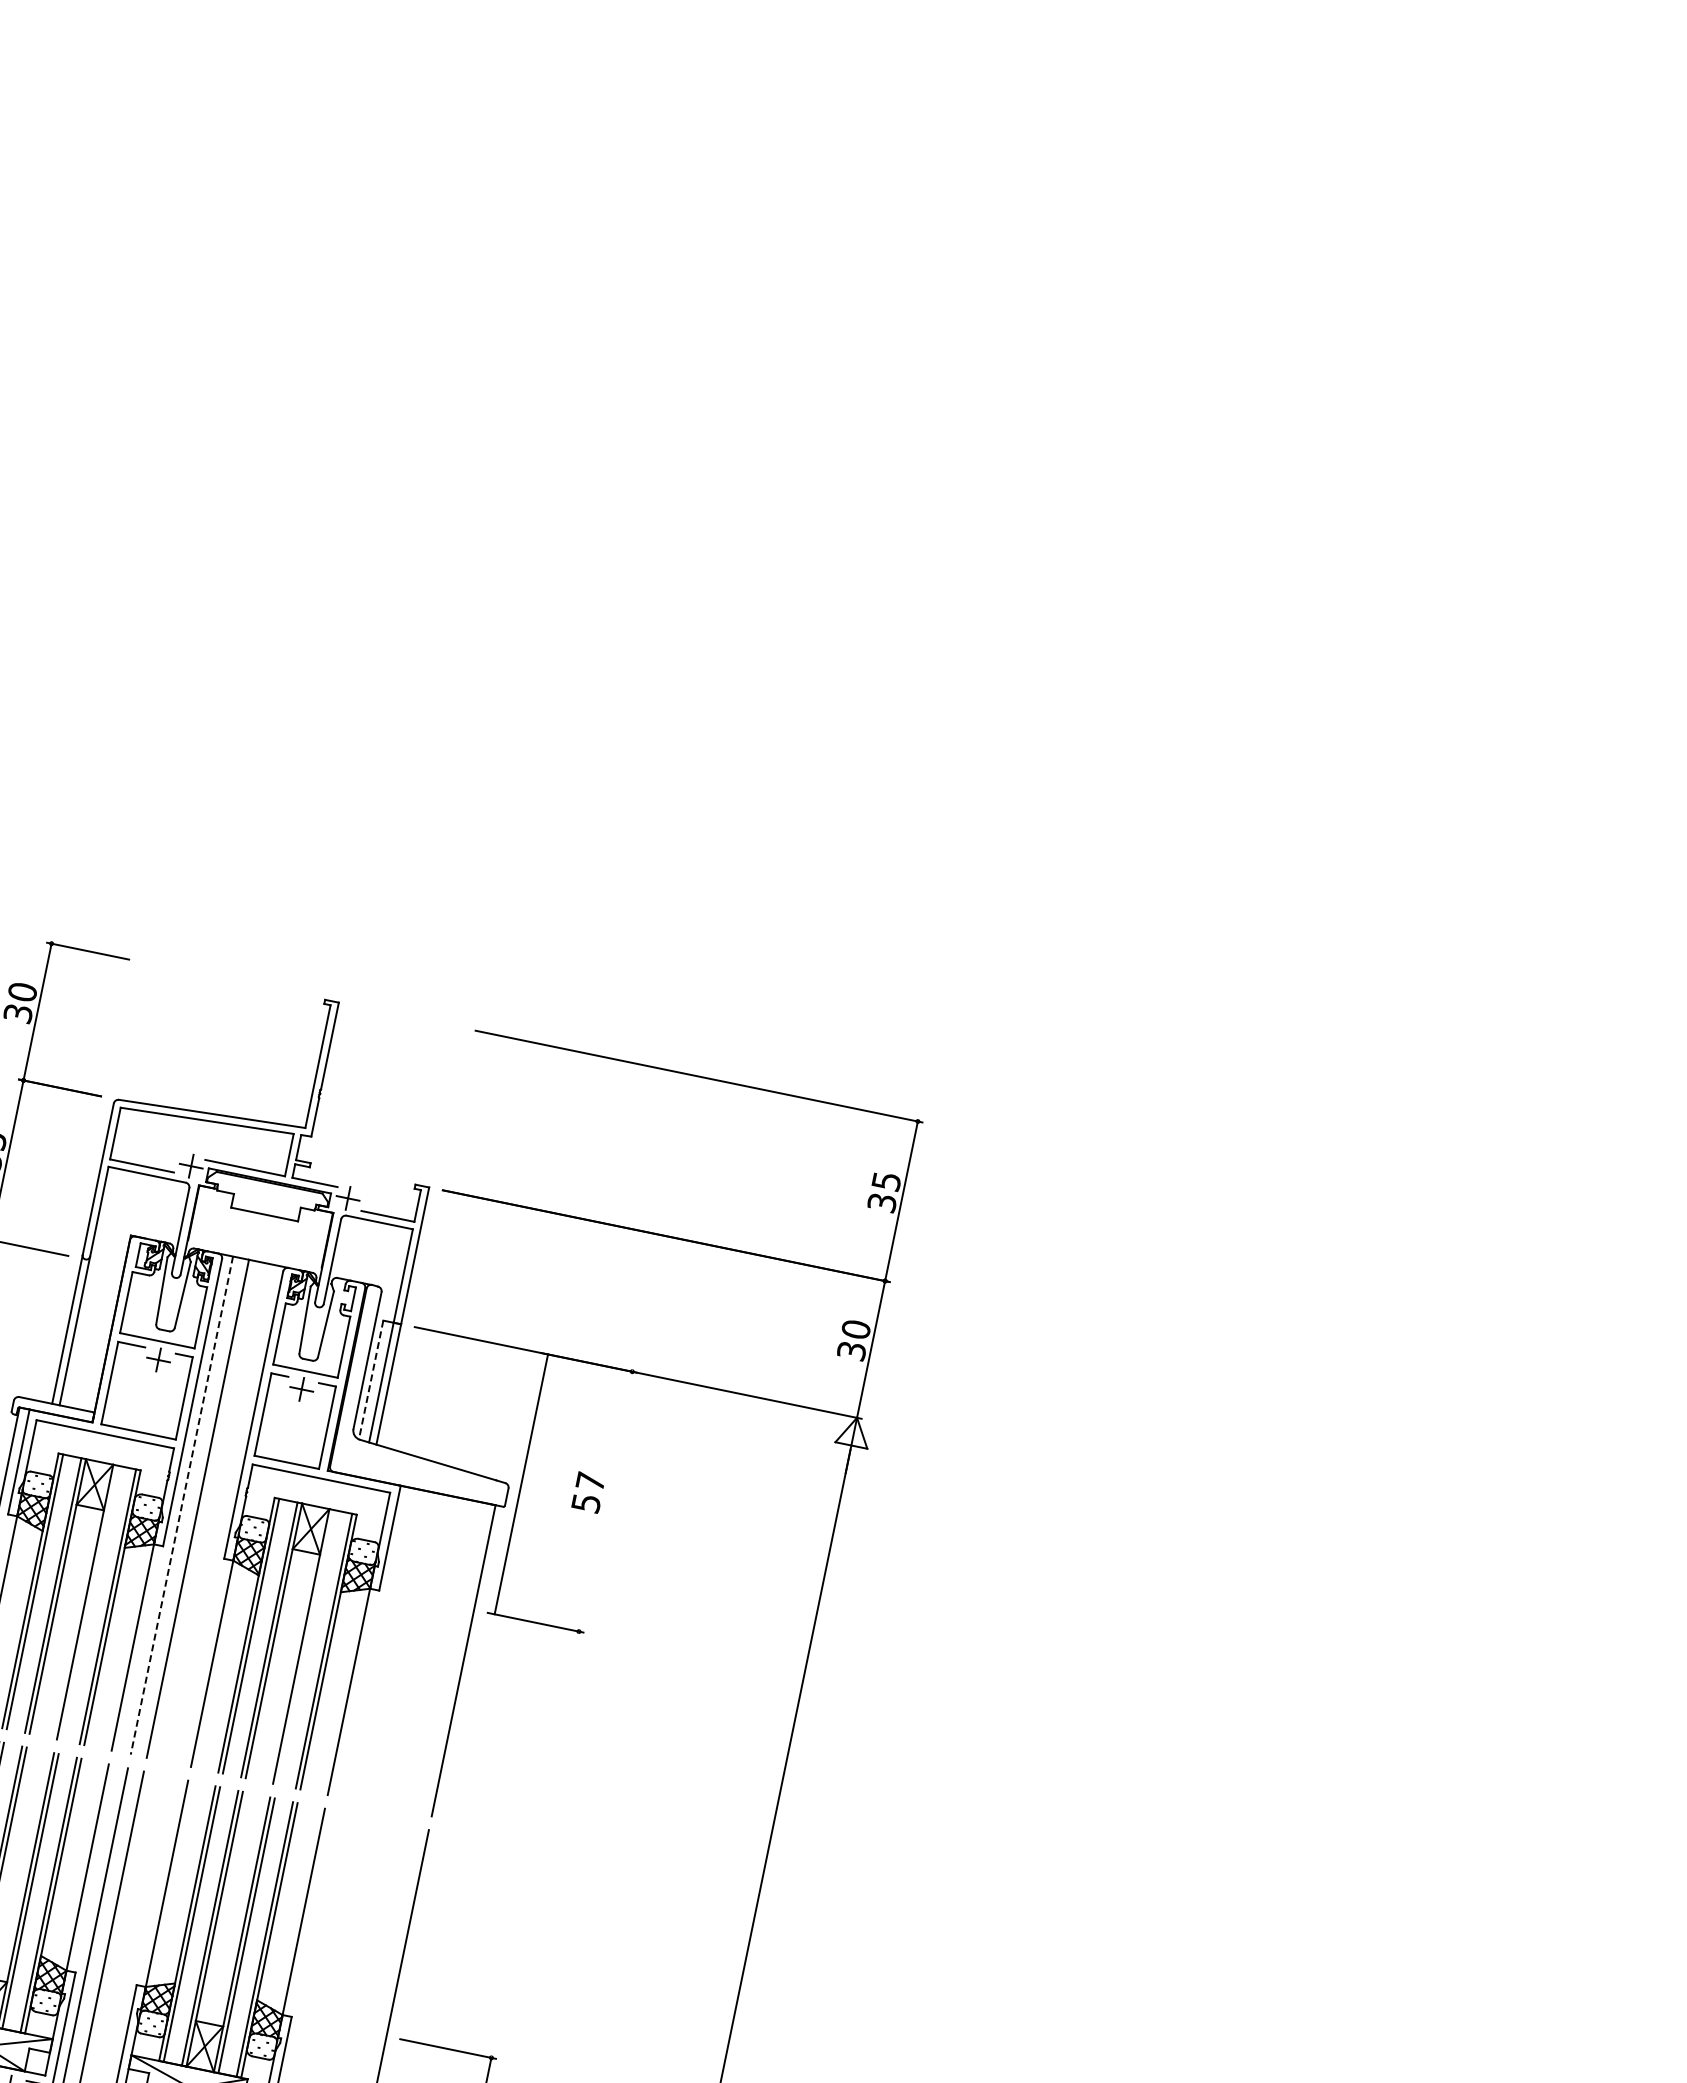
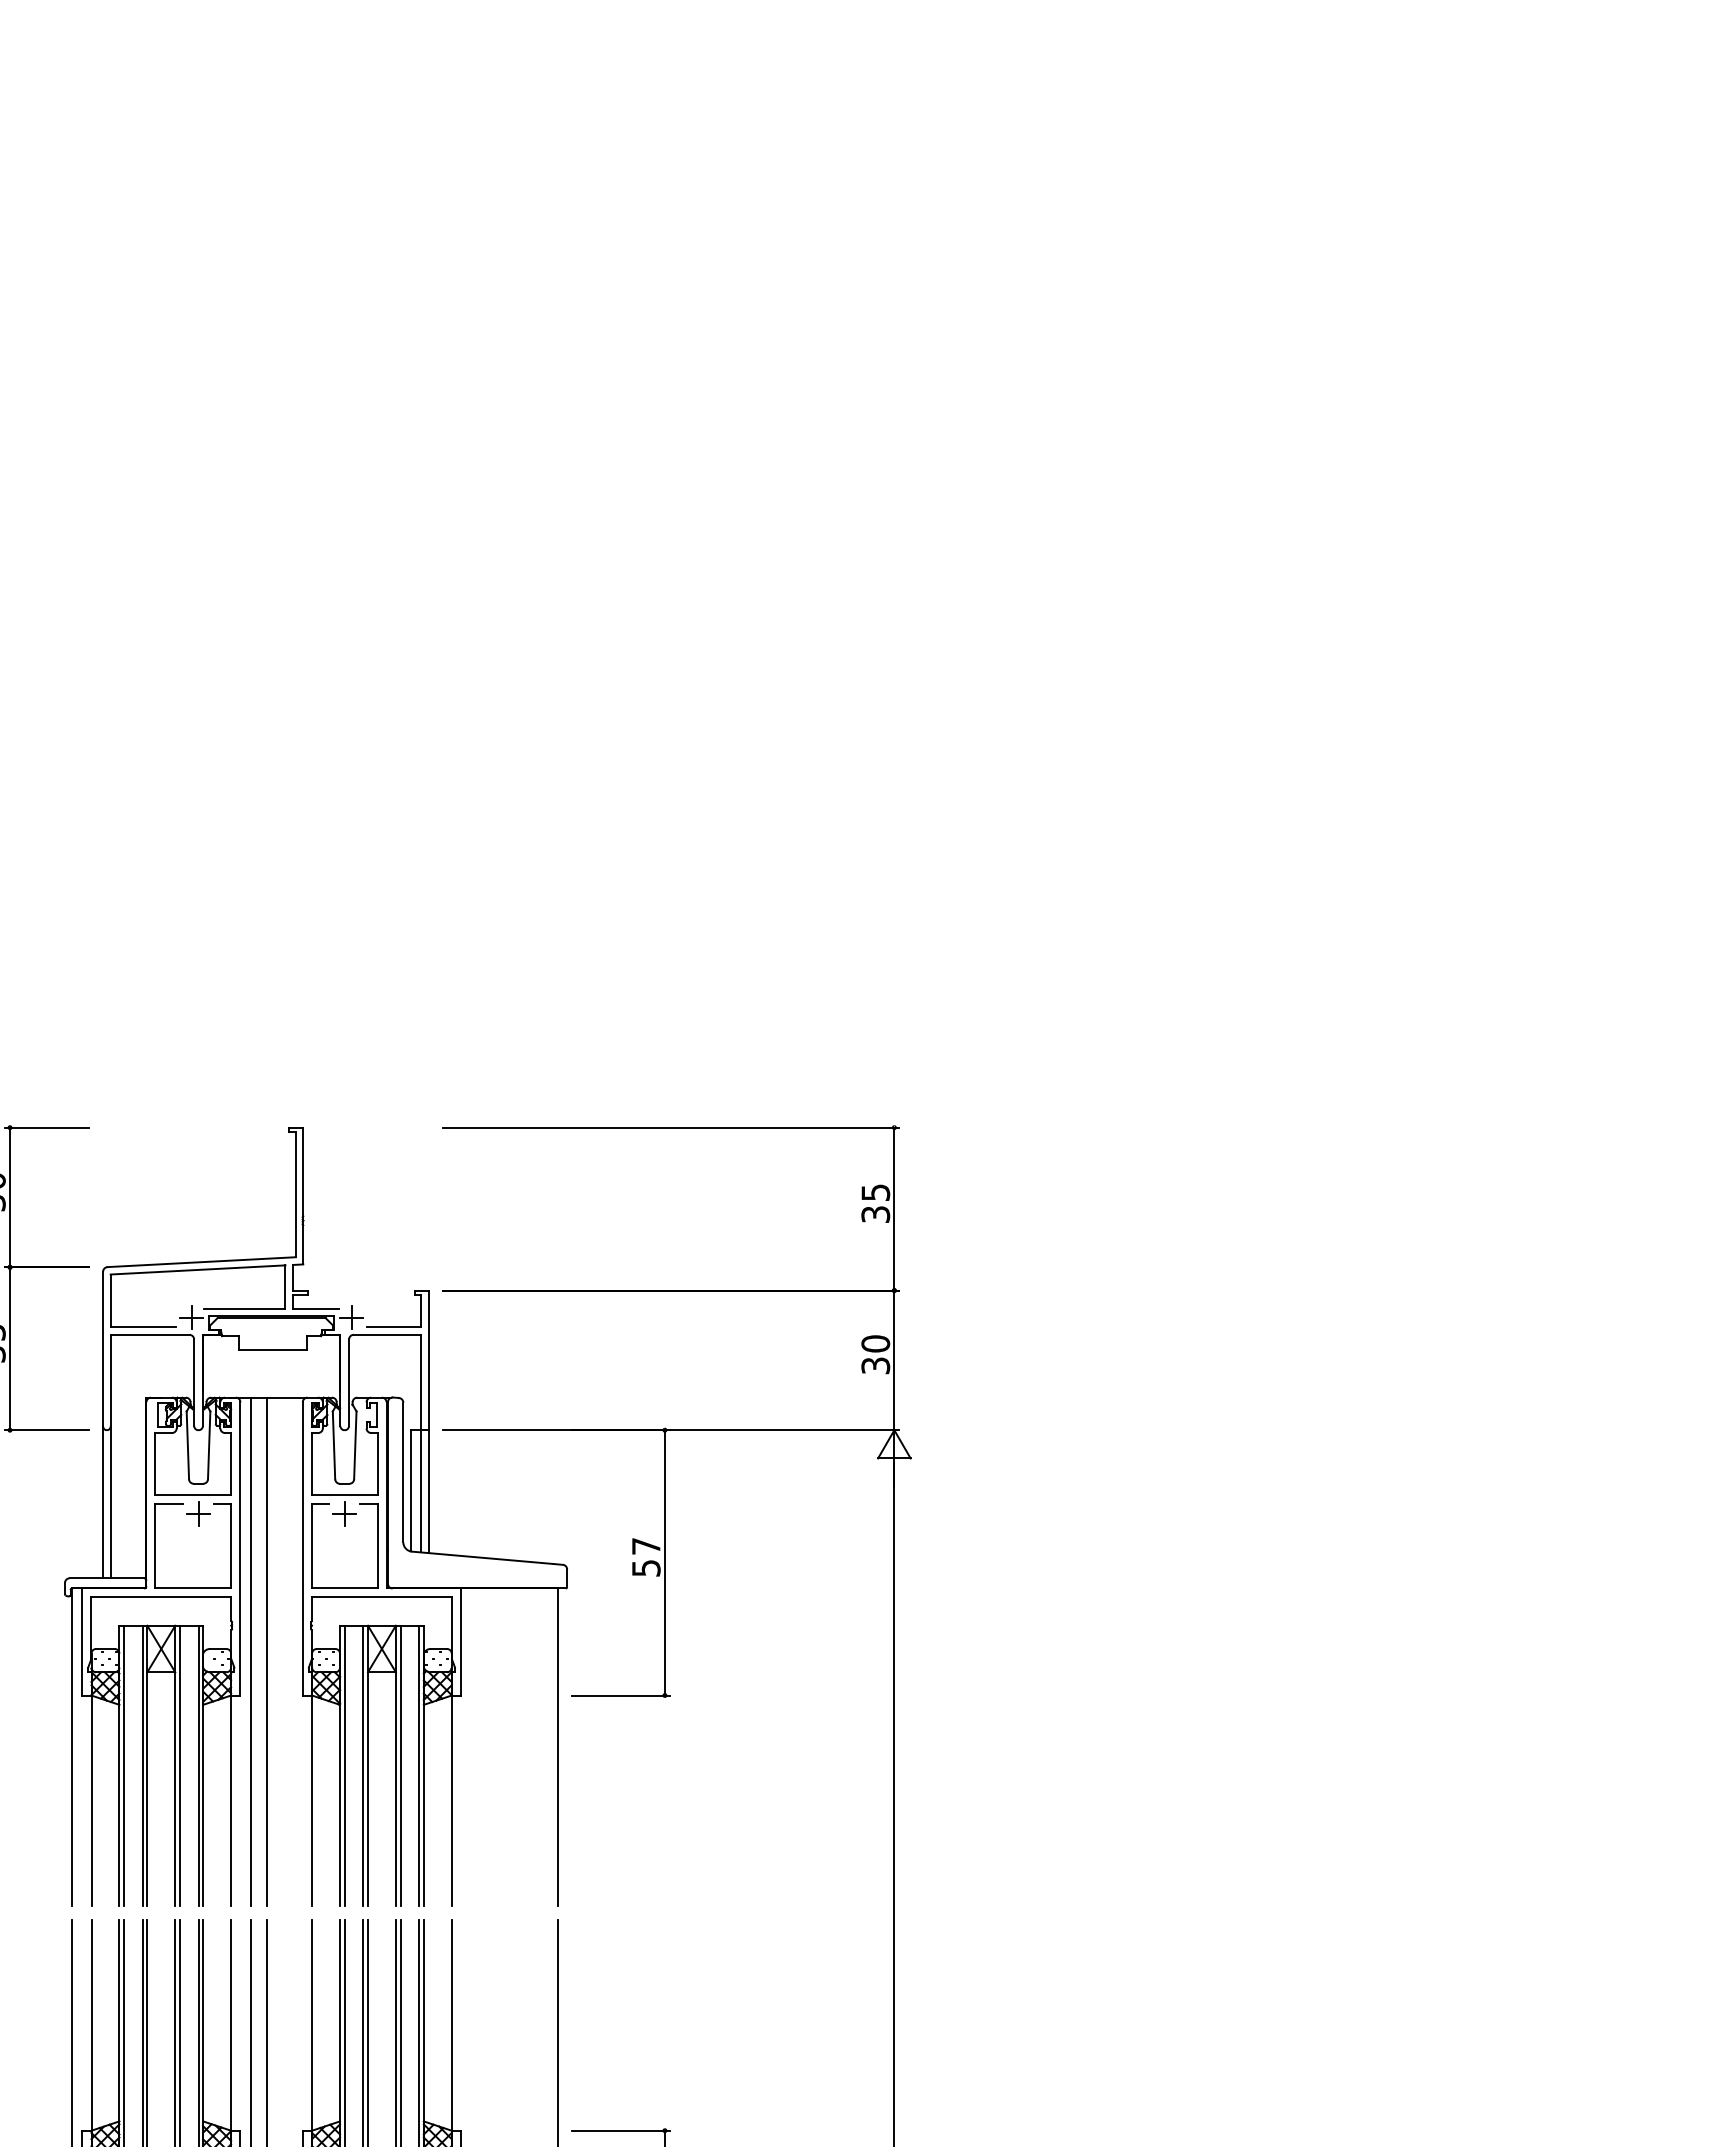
line: (370, 1379) -> (410, 1490), dashed -> solid
line: (521, 1483) -> (664, 1562), moved
line: (181, 1506) -> (250, 1652), dashed -> solid
line: (89, 1602) -> (179, 1765), added
line: (305, 1646) -> (400, 1765), added

